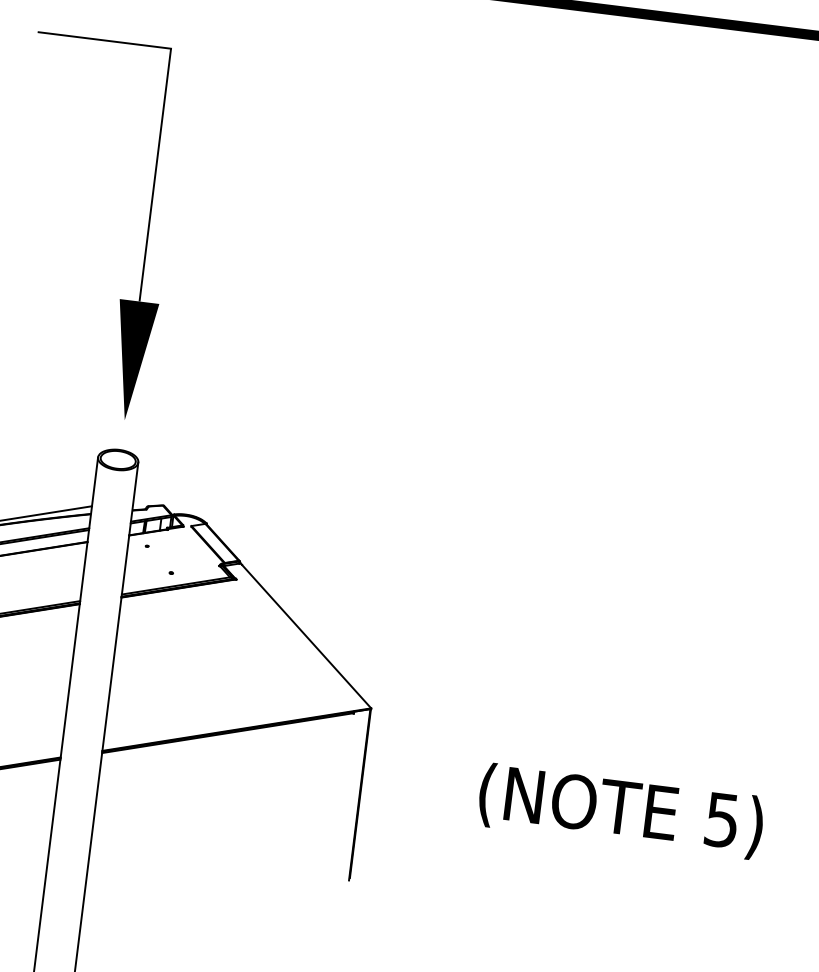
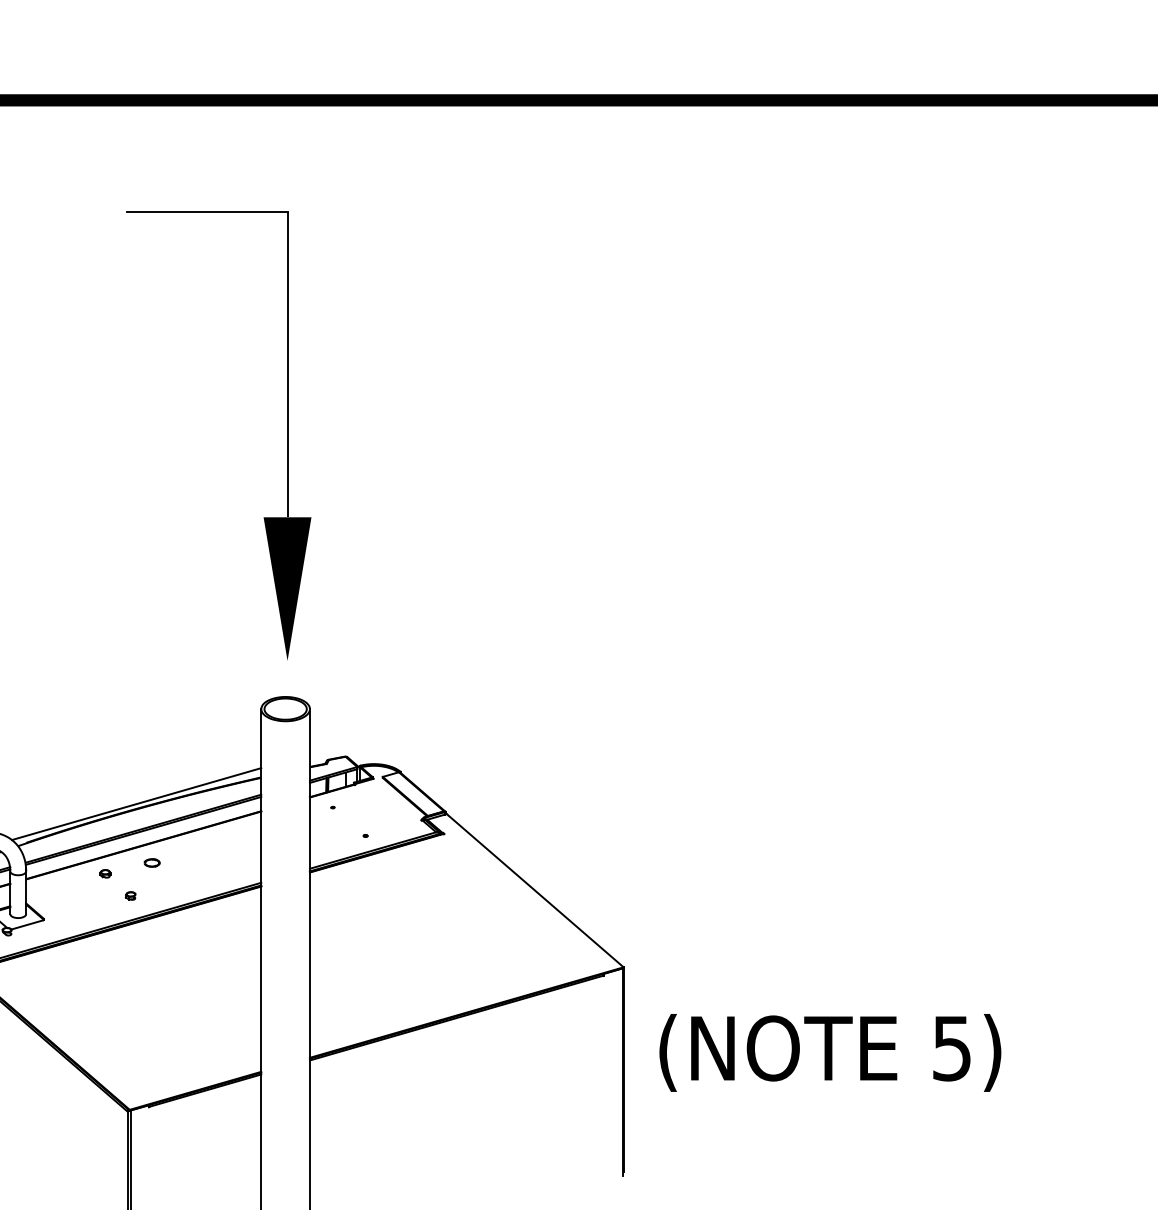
text: (621, 811) -> (830, 1052), moved

